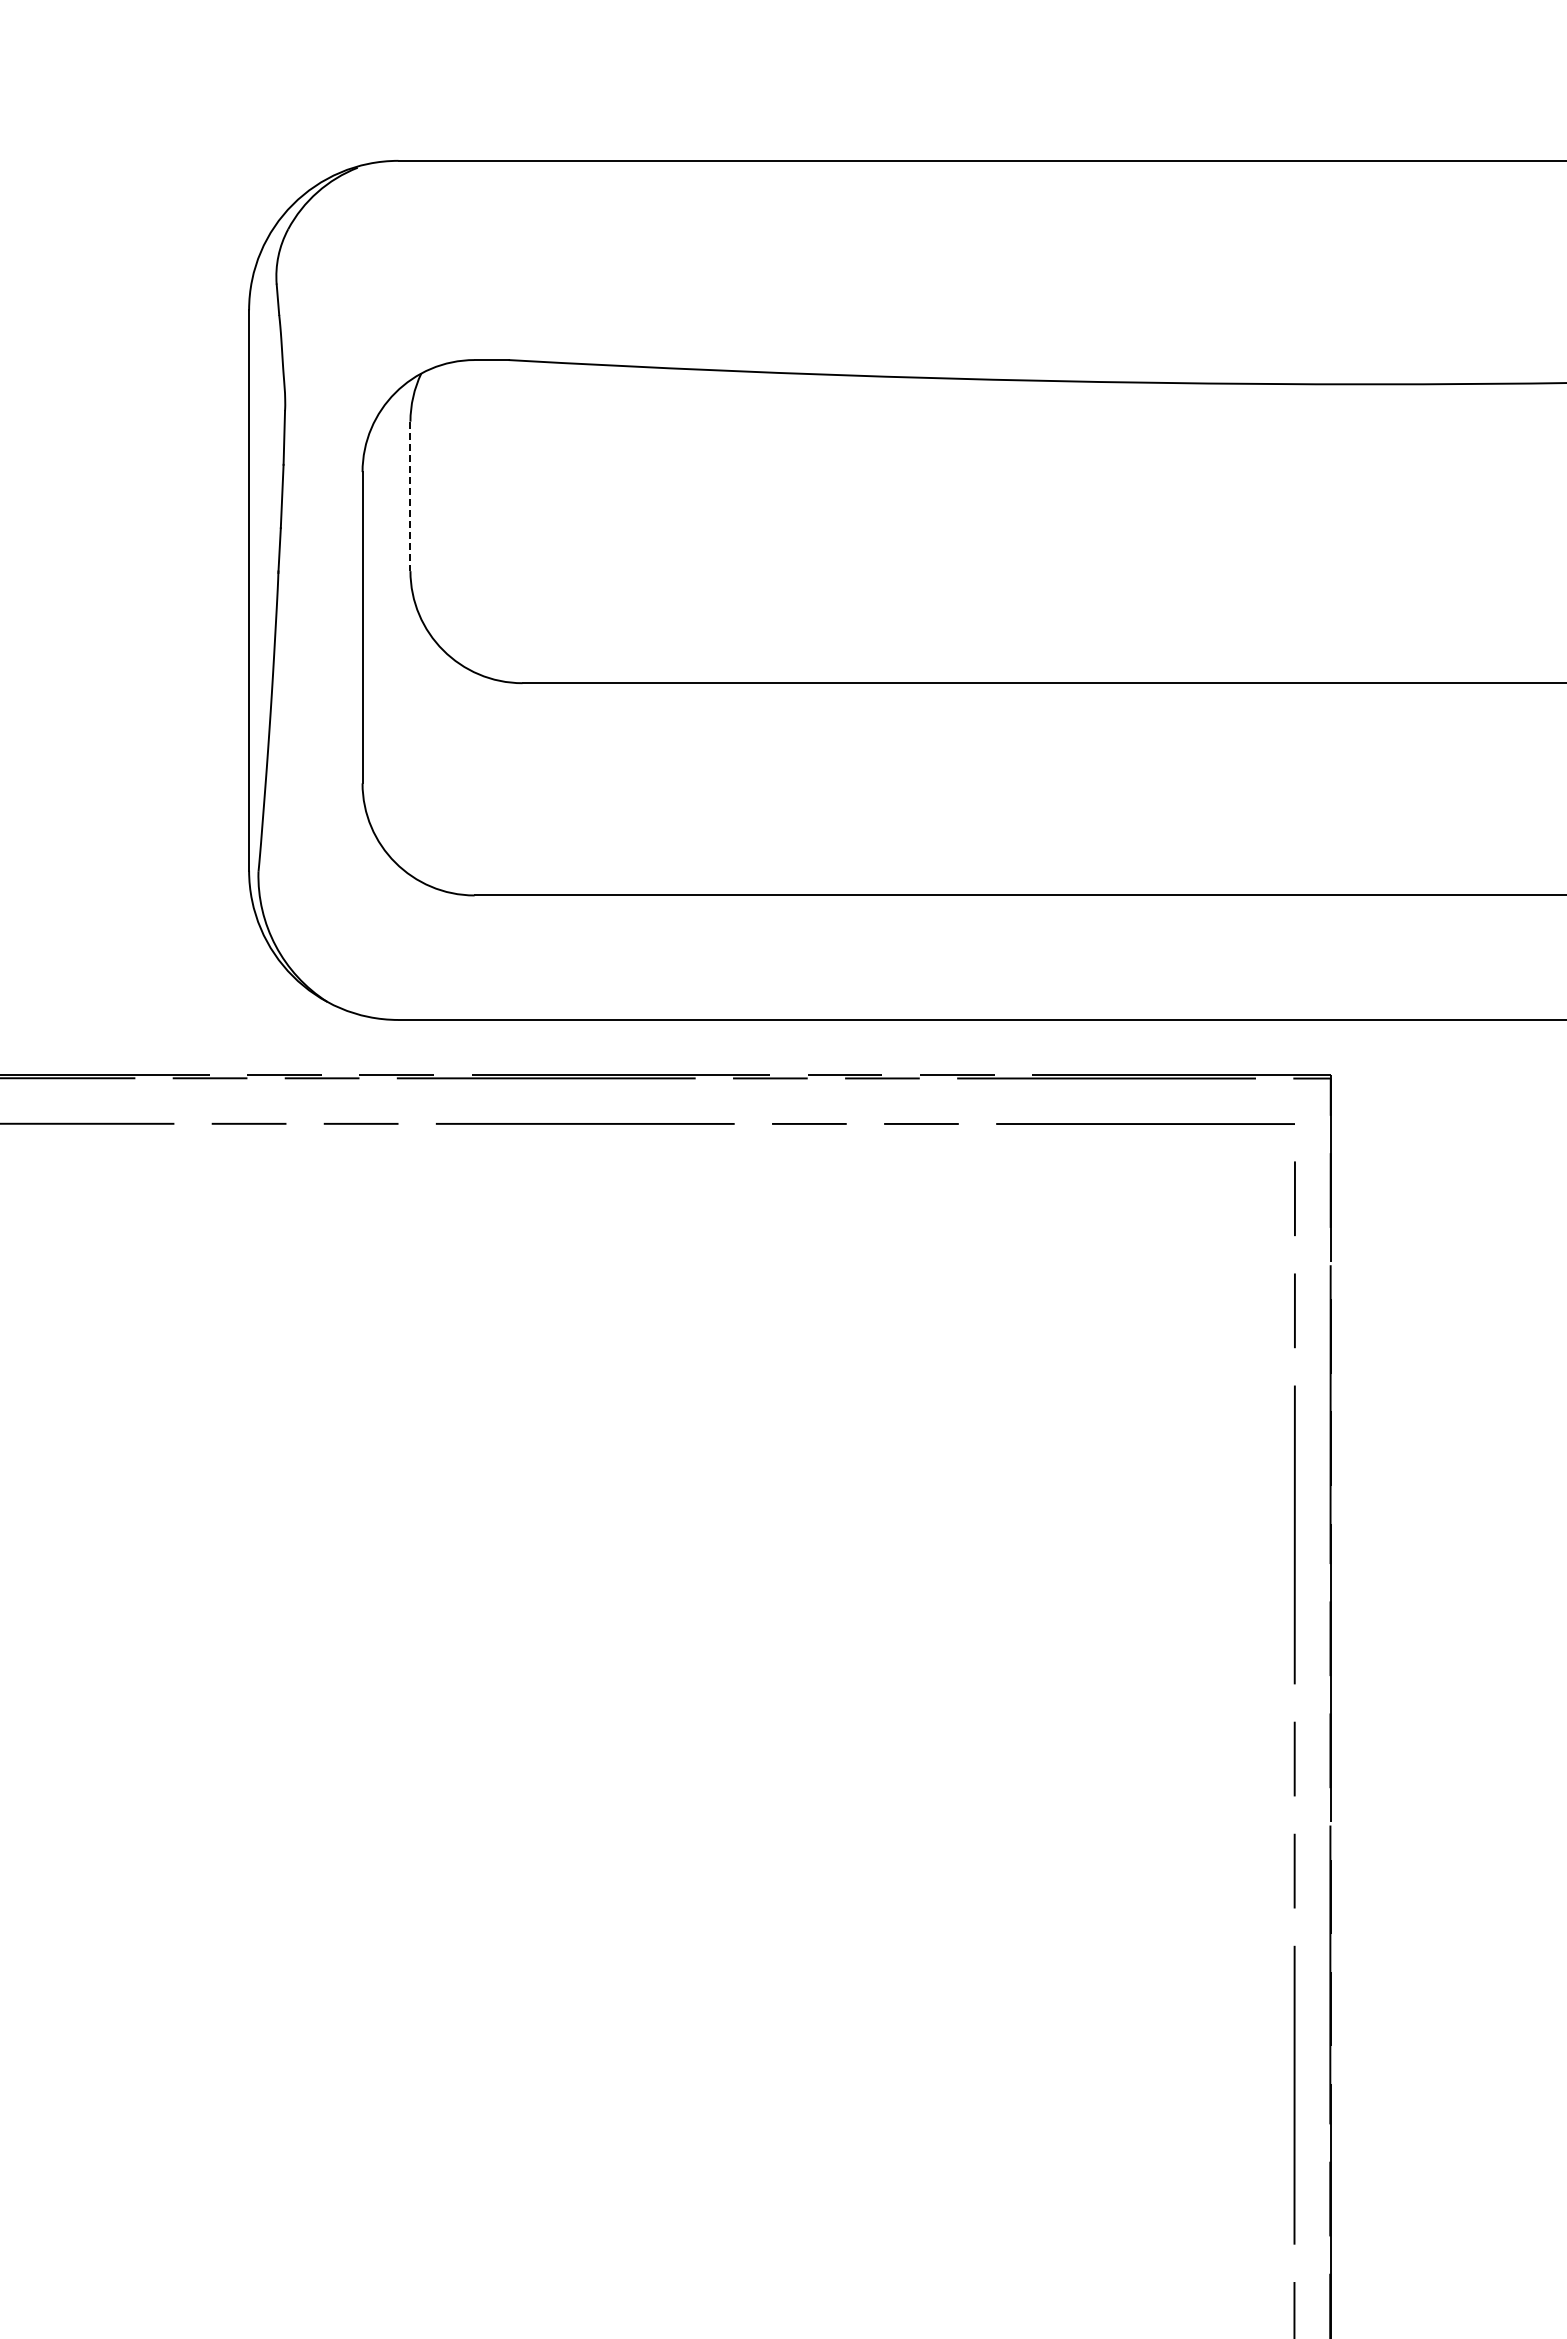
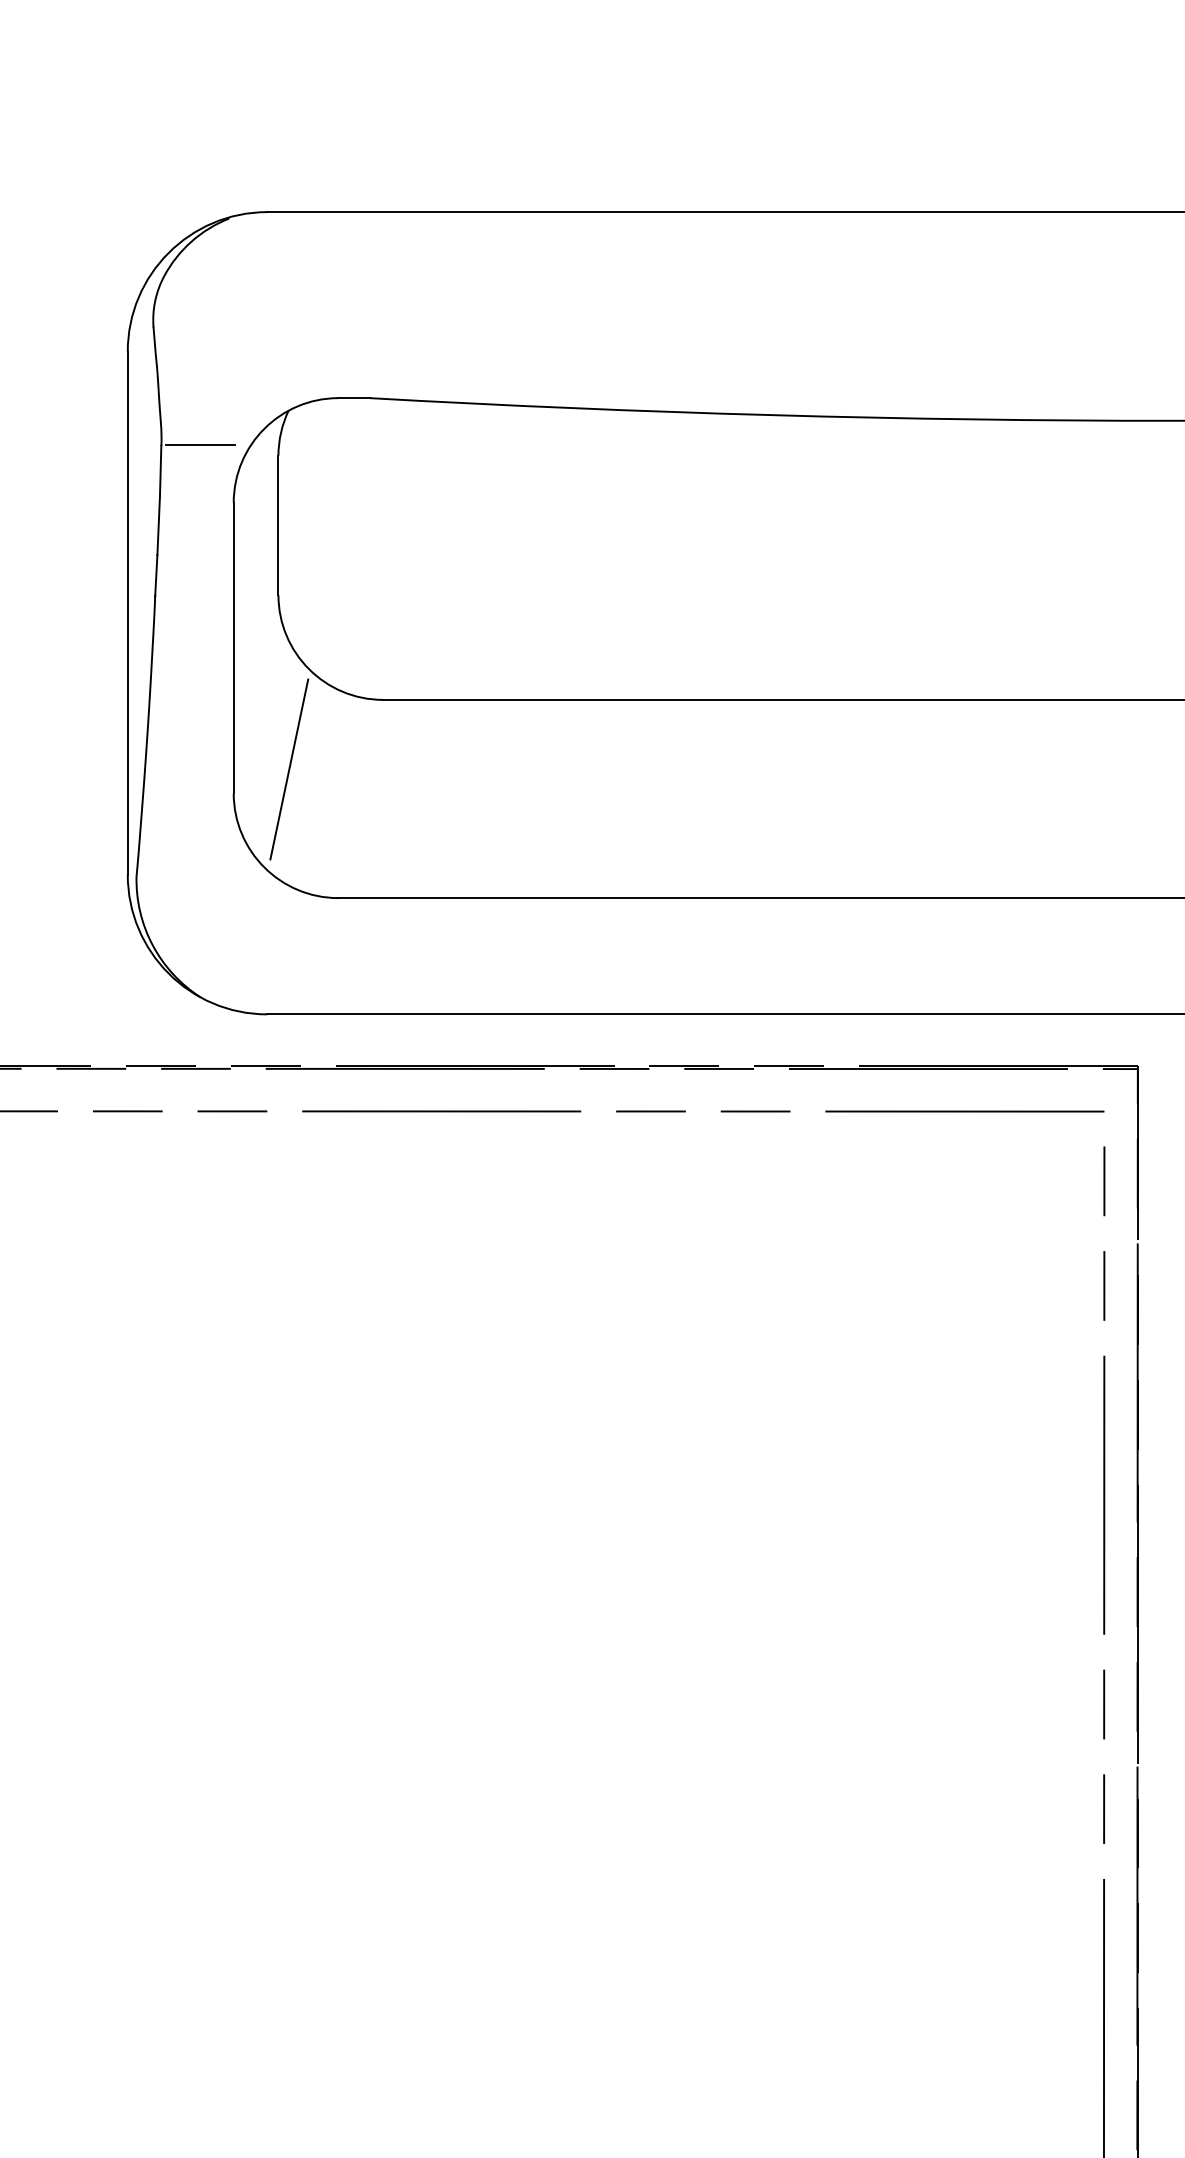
line: (326, 409) -> (200, 444), added
line: (410, 496) -> (278, 525), dashed -> solid
line: (421, 757) -> (288, 769), added

